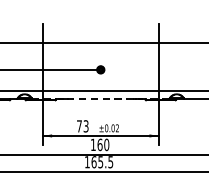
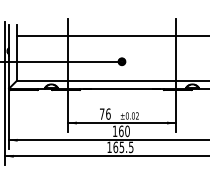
line: (100, 98) -> (121, 88), dashed -> solid
text: (86, 125) -> (108, 113), 73 -> 76

